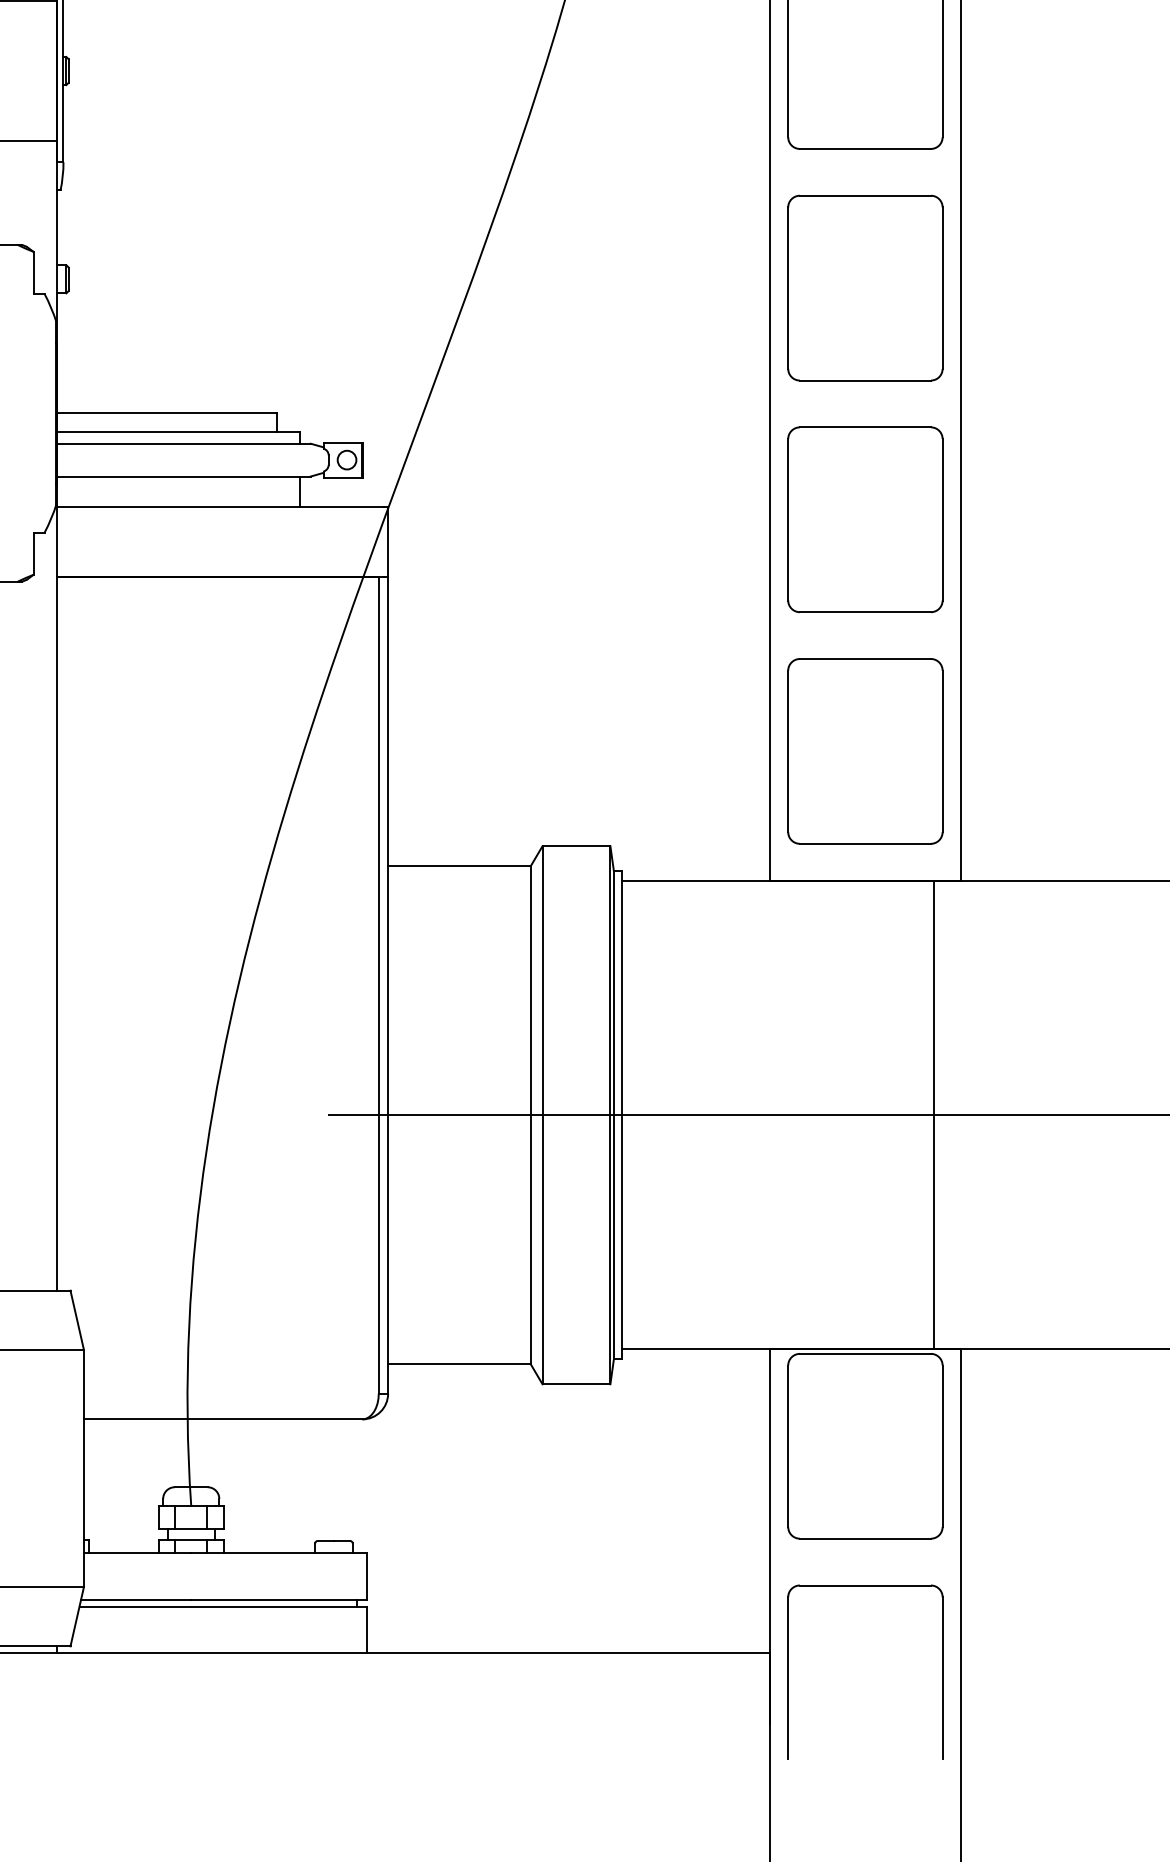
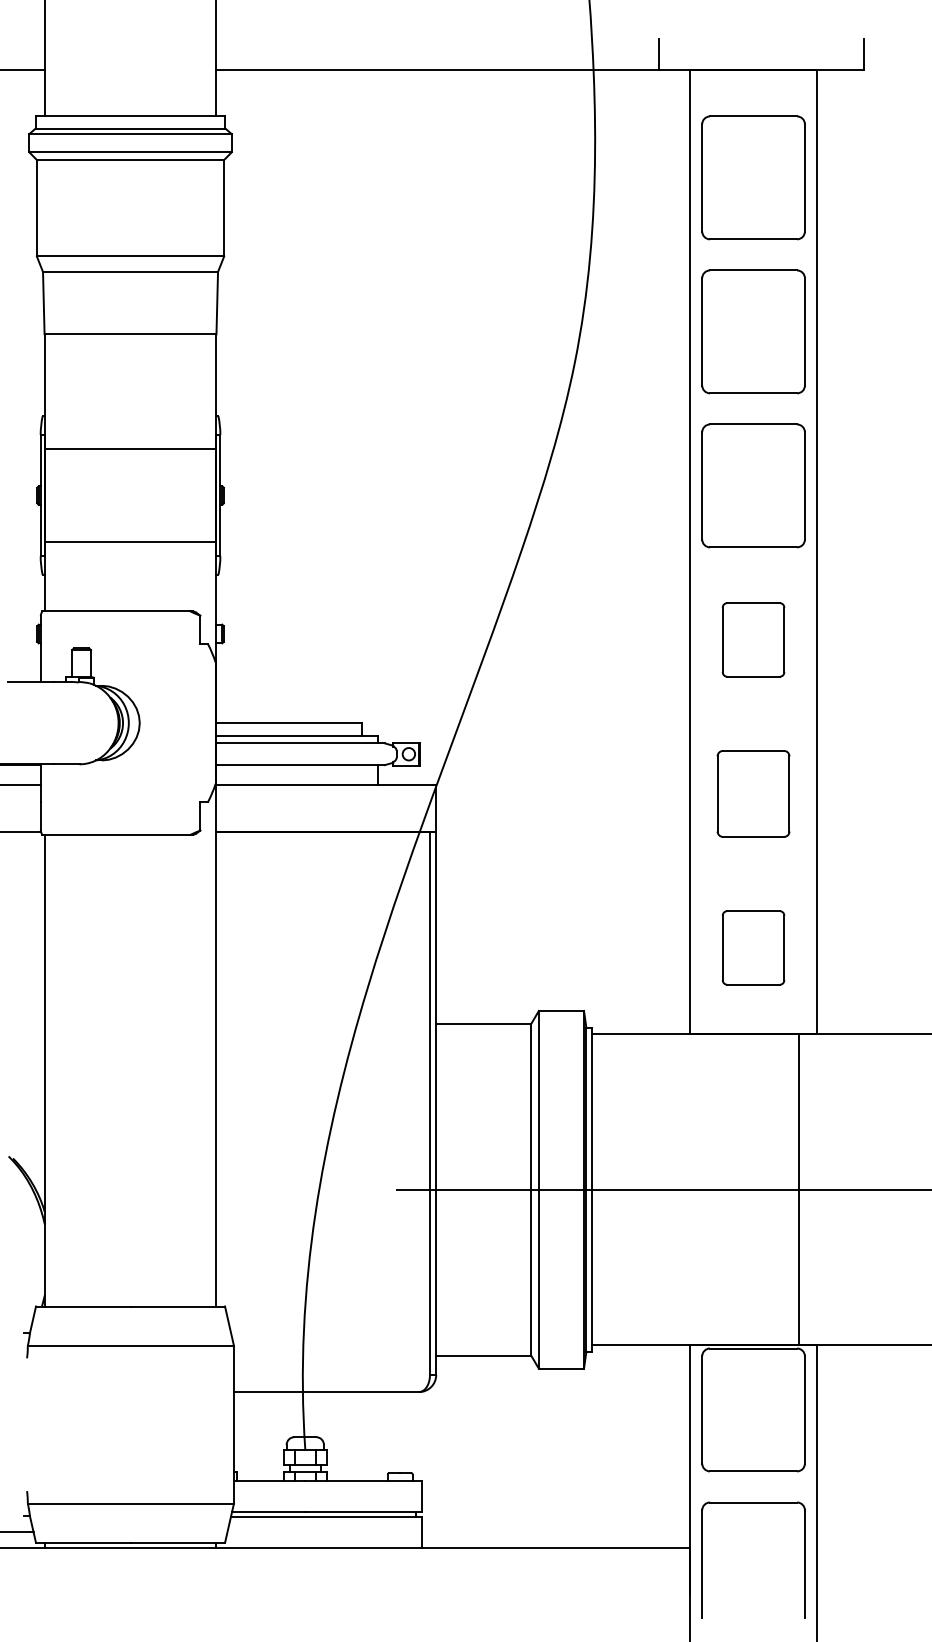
part: (865, 287) -> (753, 639), size x0.6
part: (865, 519) -> (753, 793), size x0.7
part: (865, 750) -> (753, 947), size x0.6

